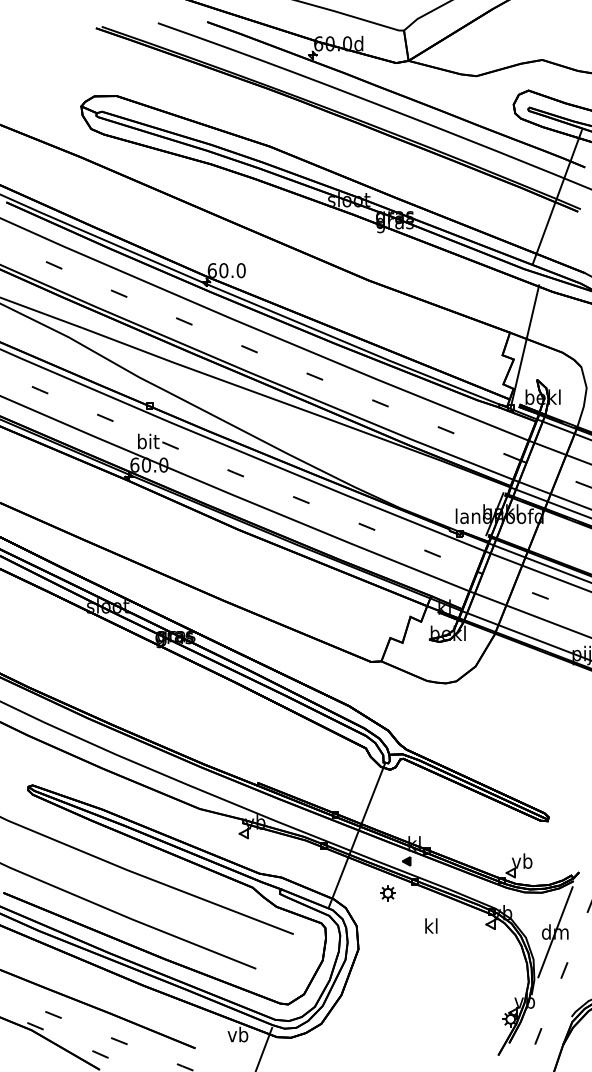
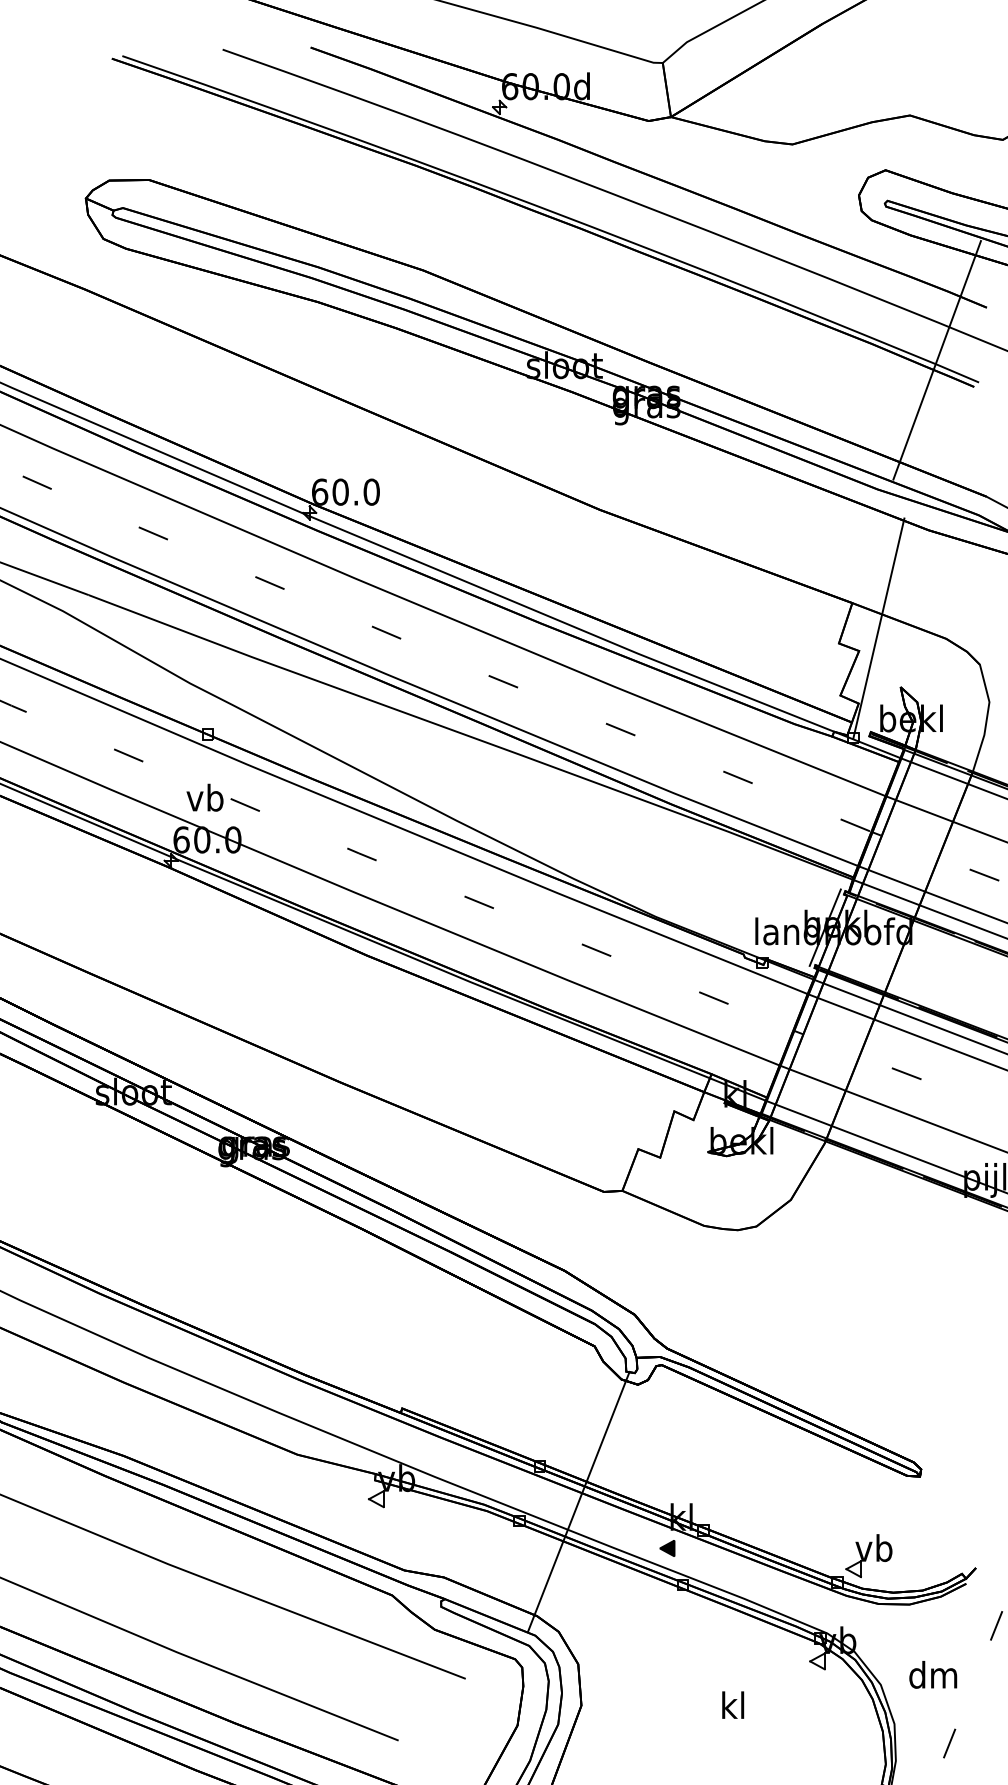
text: (148, 441) -> (205, 797), bit -> vb
part: (387, 893) -> (633, 1605), removed
text: (431, 925) -> (733, 1704), moved
line: (555, 932) -> (933, 1675), removed

